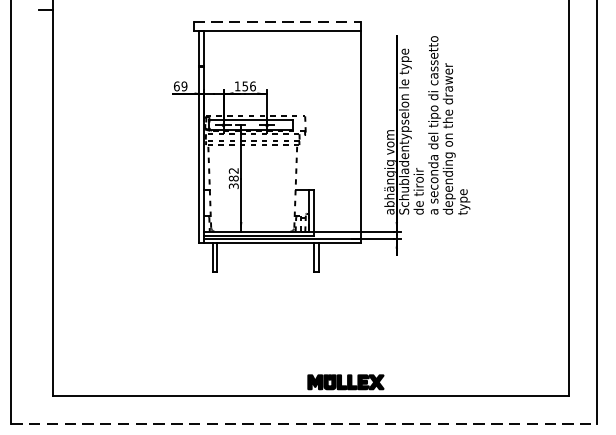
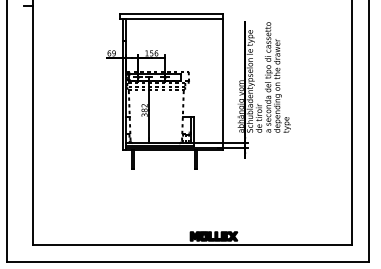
line: (277, 21) -> (171, 13), dashed -> solid
line: (304, 424) -> (188, 262), dashed -> solid

